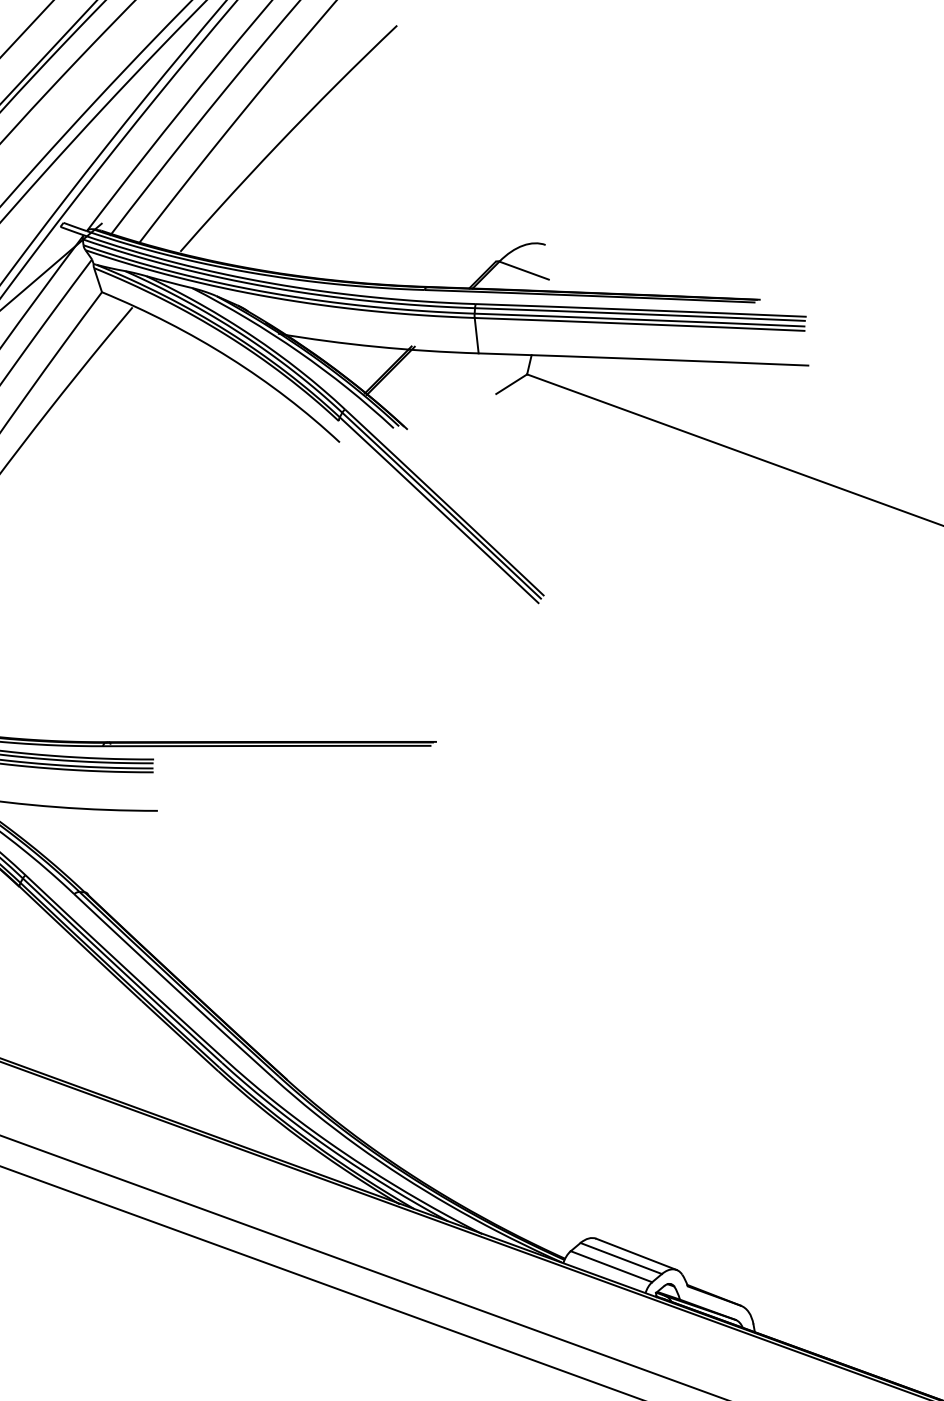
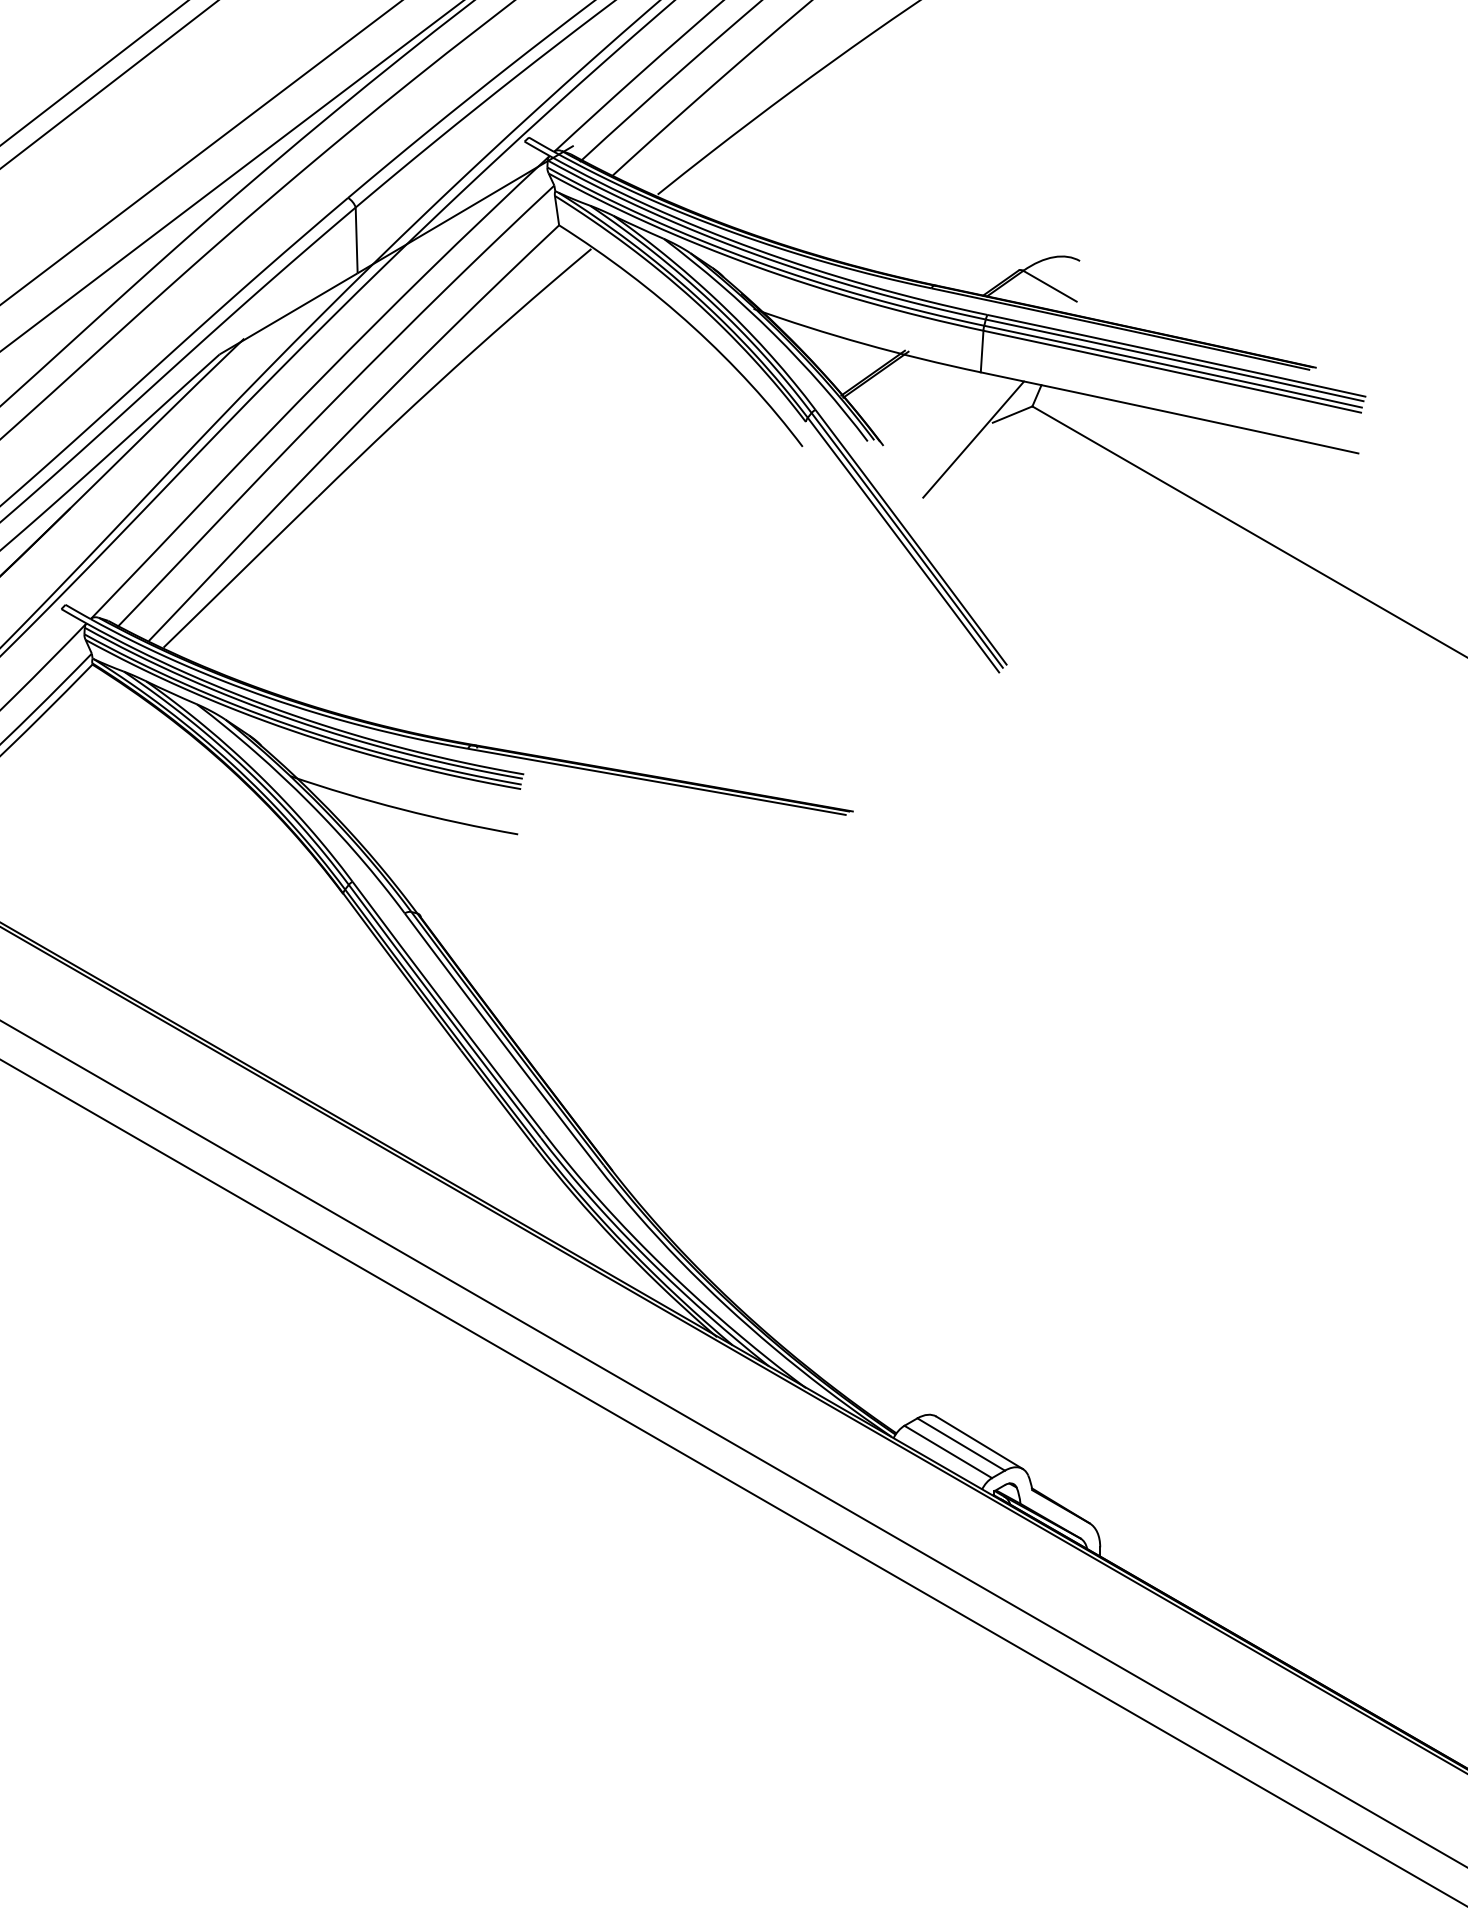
line: (482, 410) -> (973, 439), added

